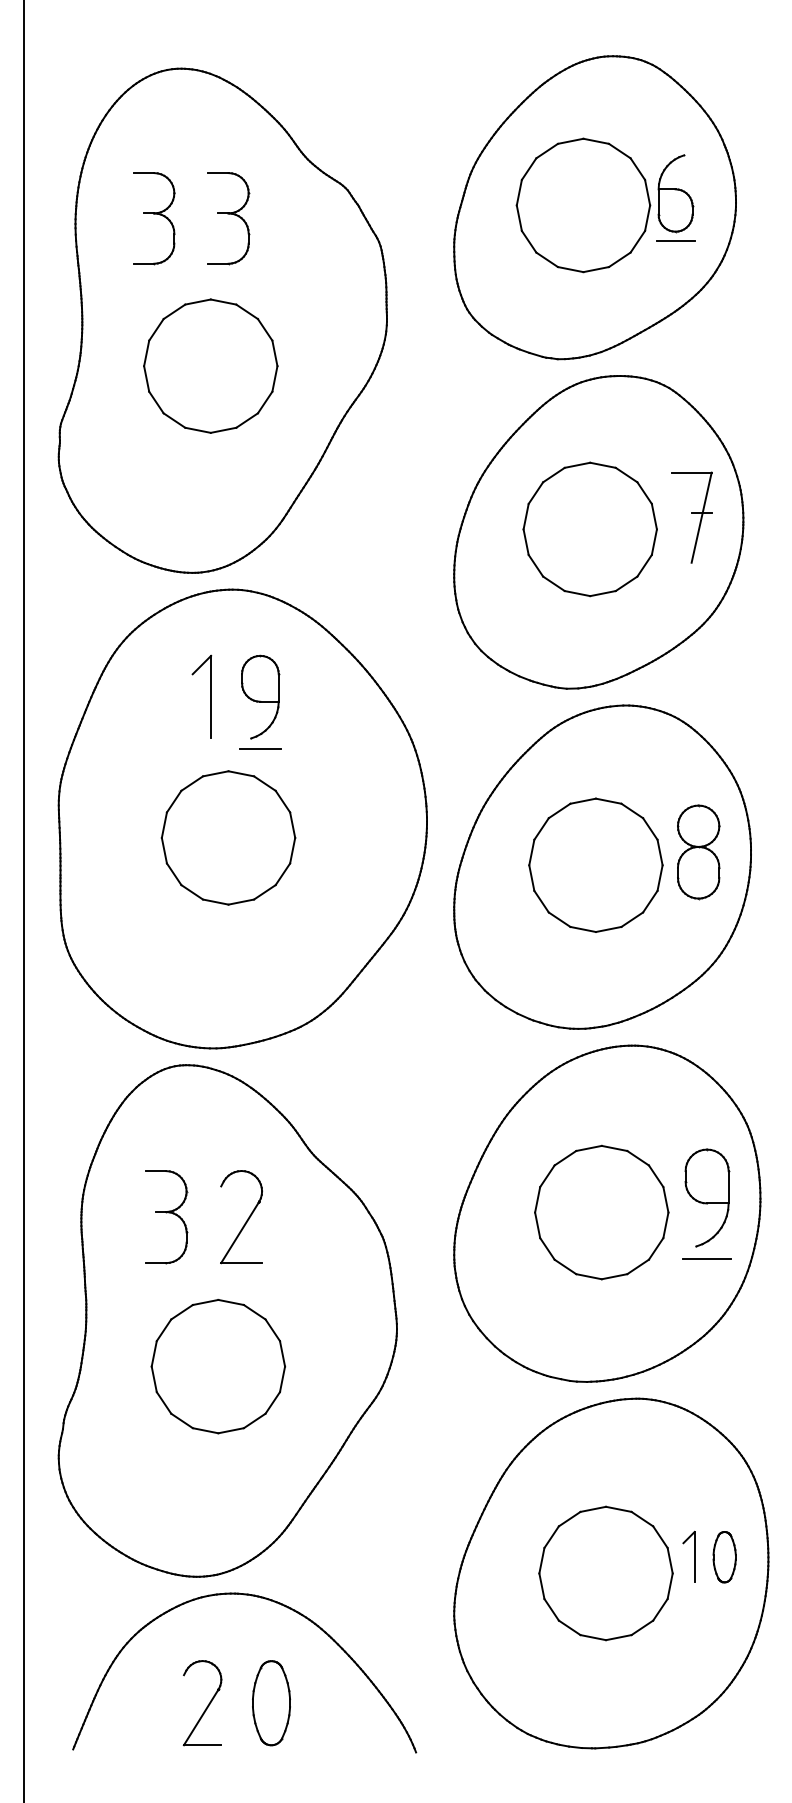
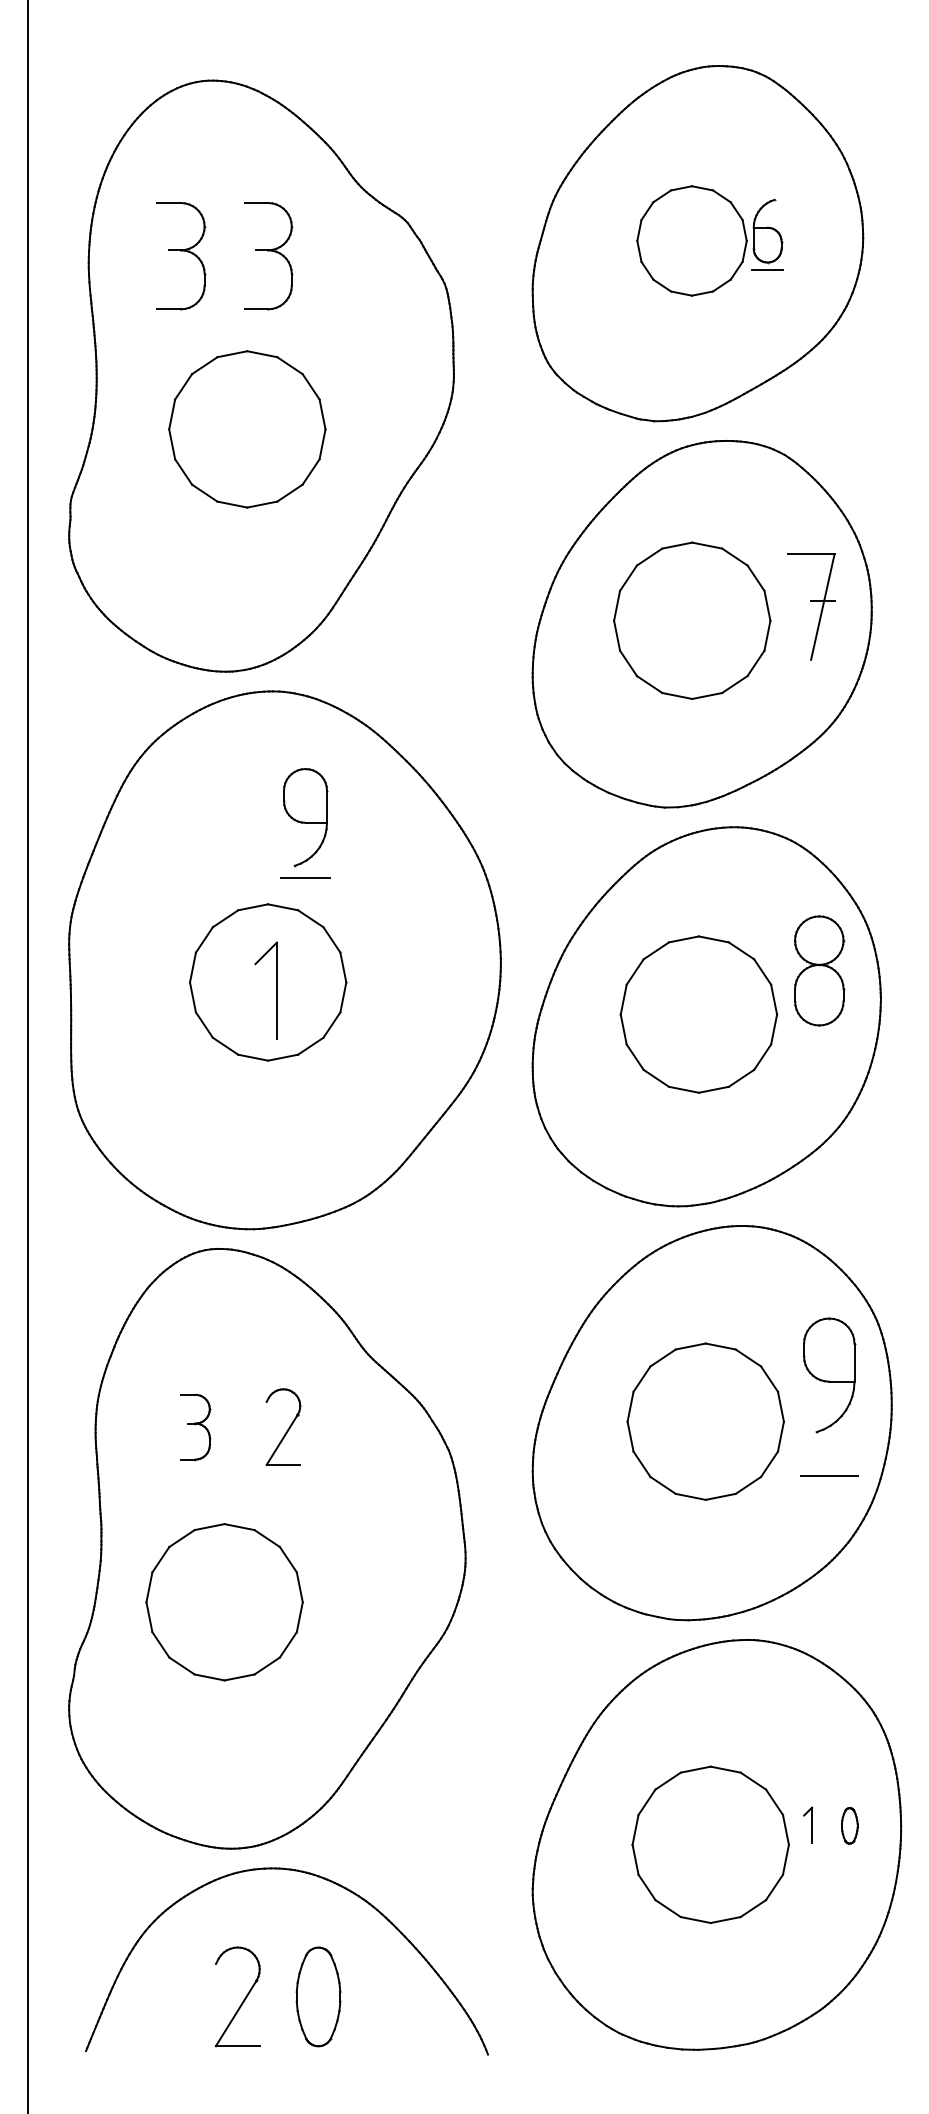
part: (605, 205) -> (710, 241), size x0.7
part: (210, 696) -> (276, 990), moved
part: (698, 852) -> (819, 971), moved
part: (707, 1197) -> (829, 1374), moved
part: (166, 1217) -> (195, 1427), size x0.6
part: (241, 1217) -> (283, 1427), size x0.7
part: (217, 1366) -> (223, 1602), moved
part: (688, 1556) -> (807, 1824), size x0.6
part: (724, 1557) -> (849, 1826), size x0.6

